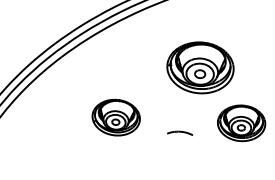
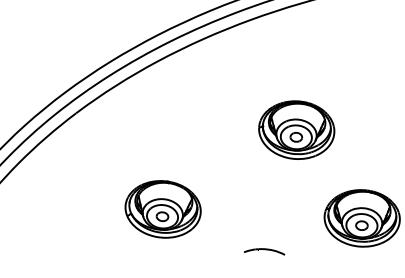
part: (199, 67) -> (295, 129), size x0.71
part: (180, 132) -> (265, 250), moved

